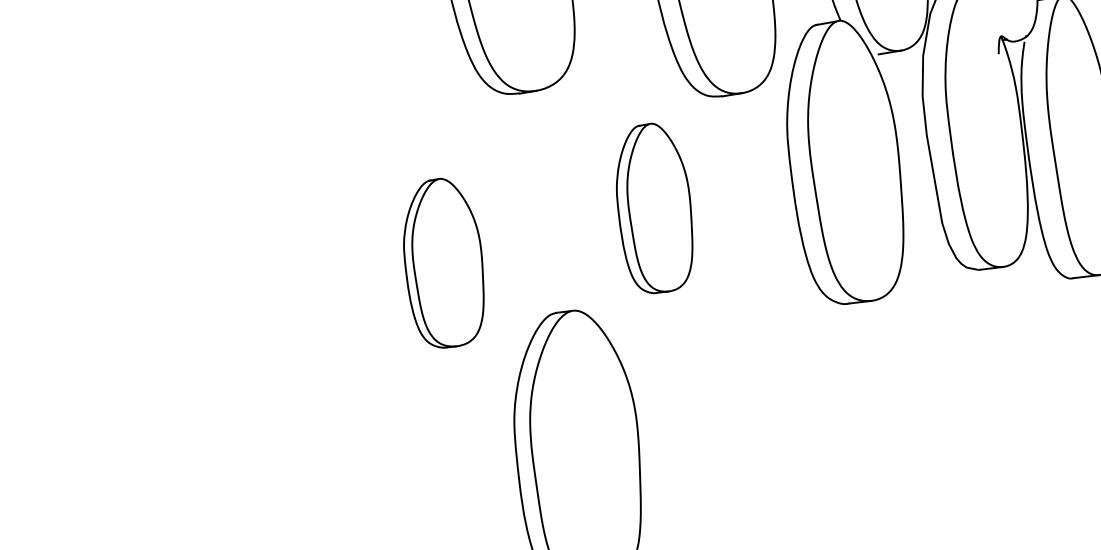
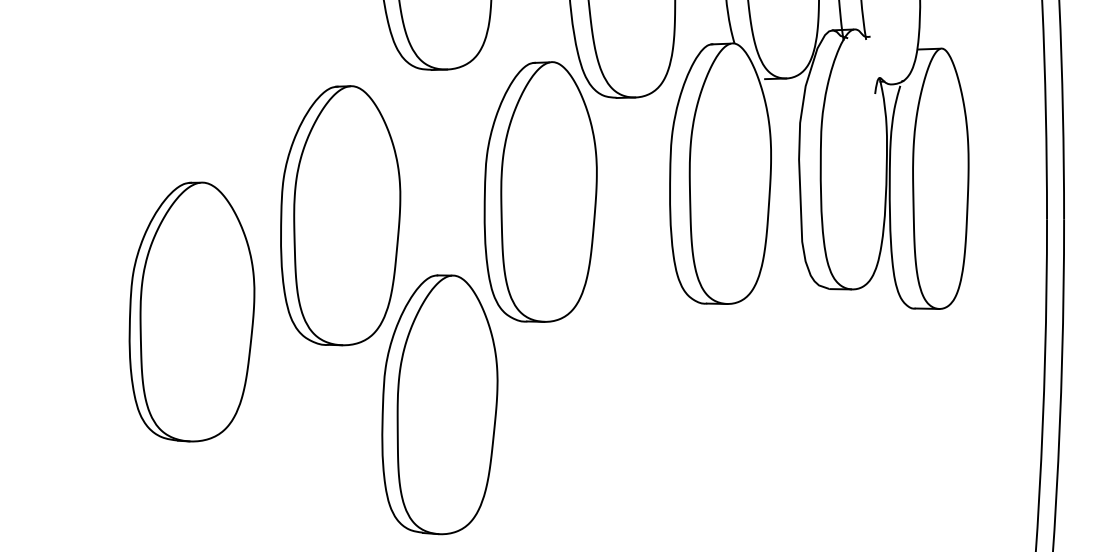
part: (654, 207) -> (540, 191), size x1.67
part: (443, 262) -> (340, 215), size x1.67
part: (297, 387) -> (191, 311), added

